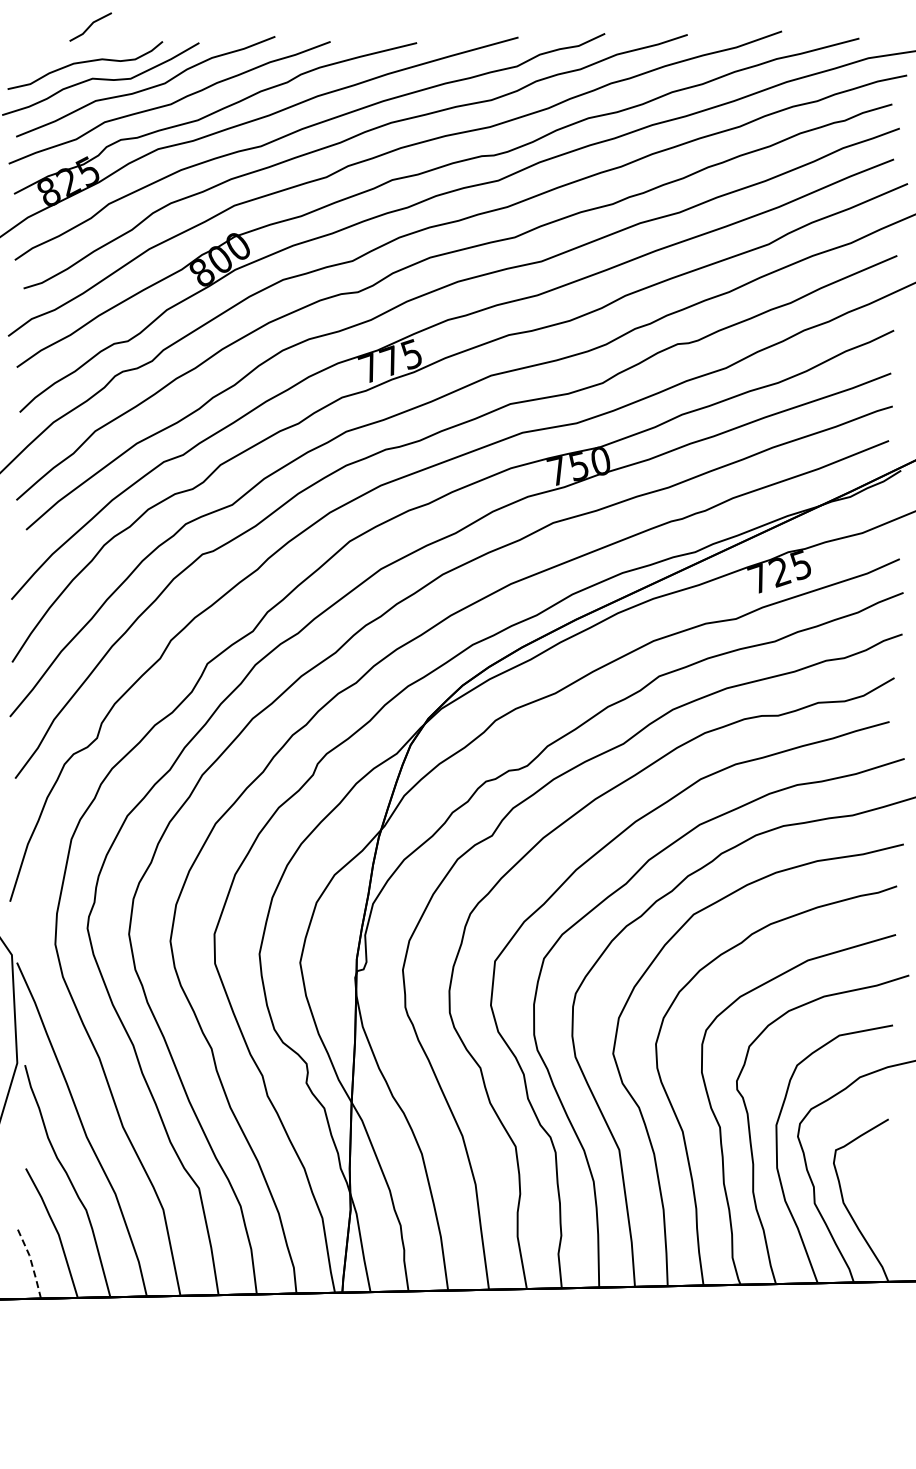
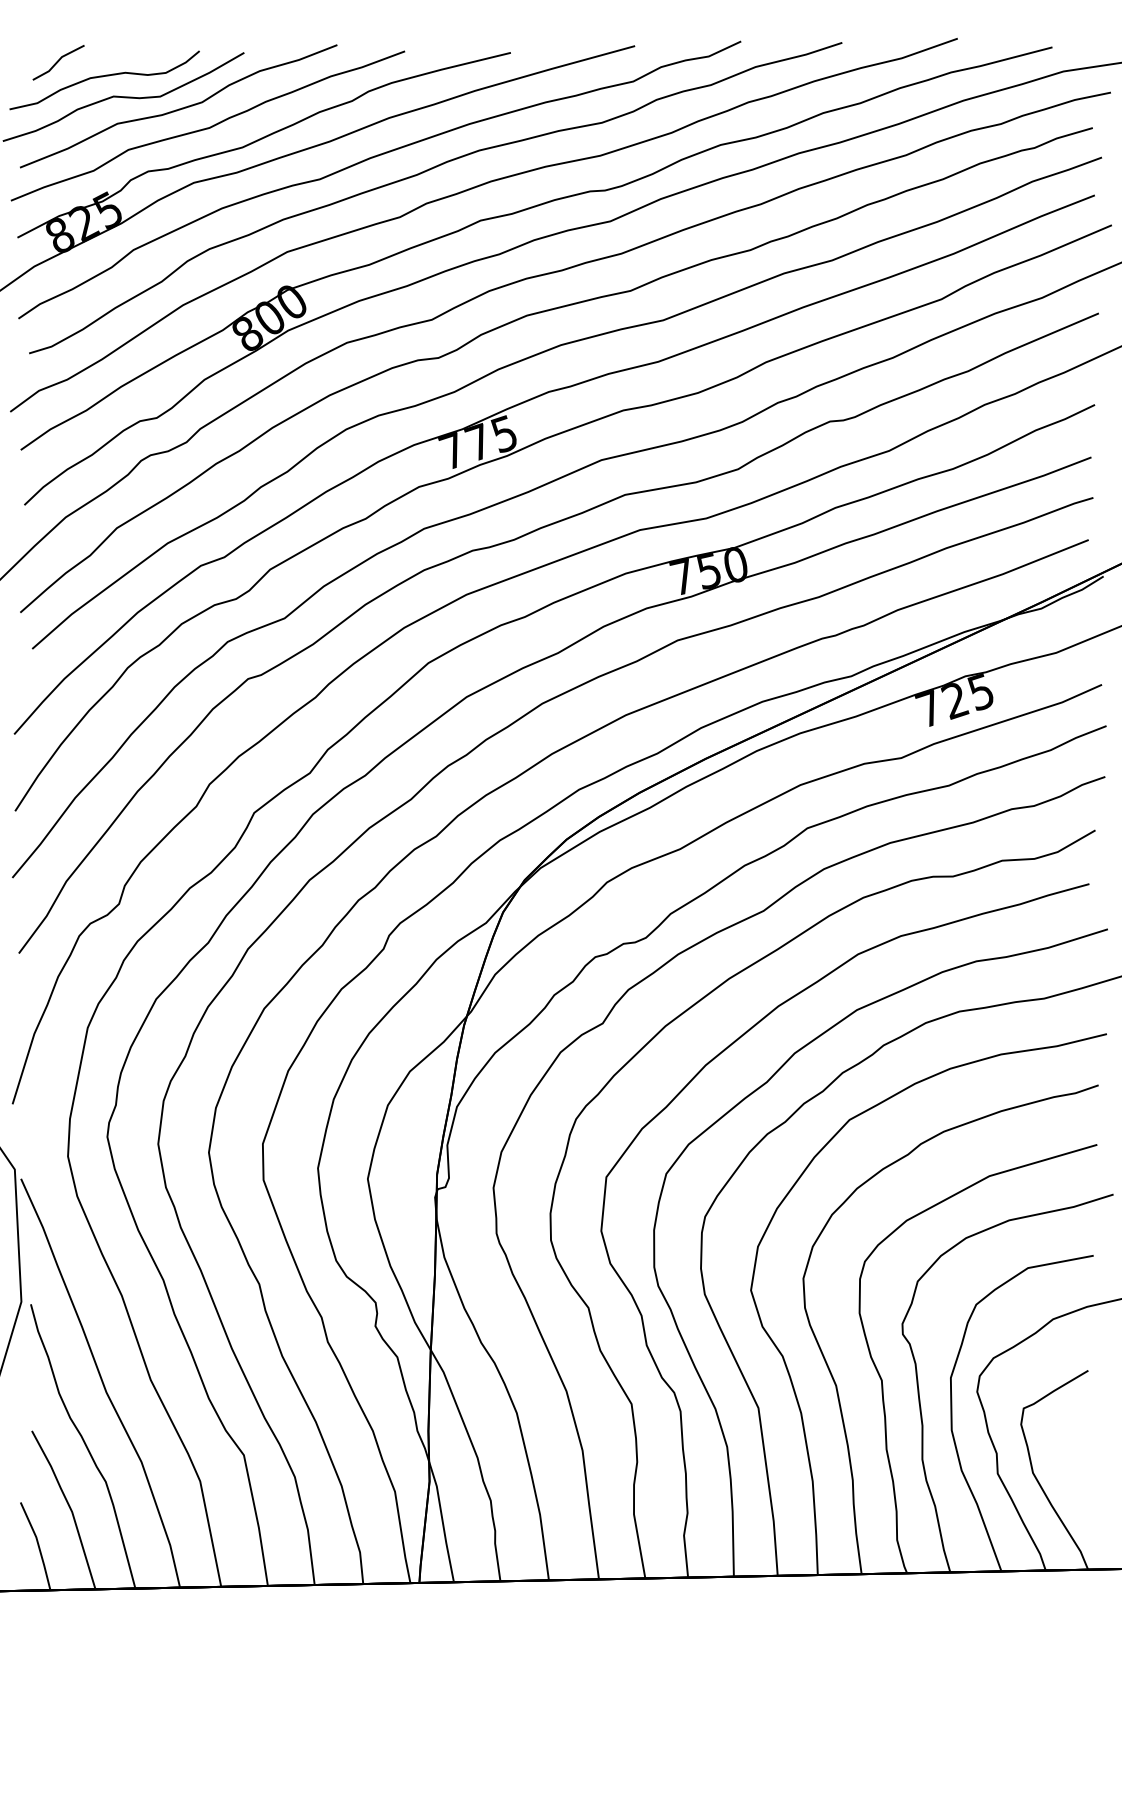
line: (90, 26) -> (58, 62), moved
line: (31, 1261) -> (38, 1544), dashed -> solid

